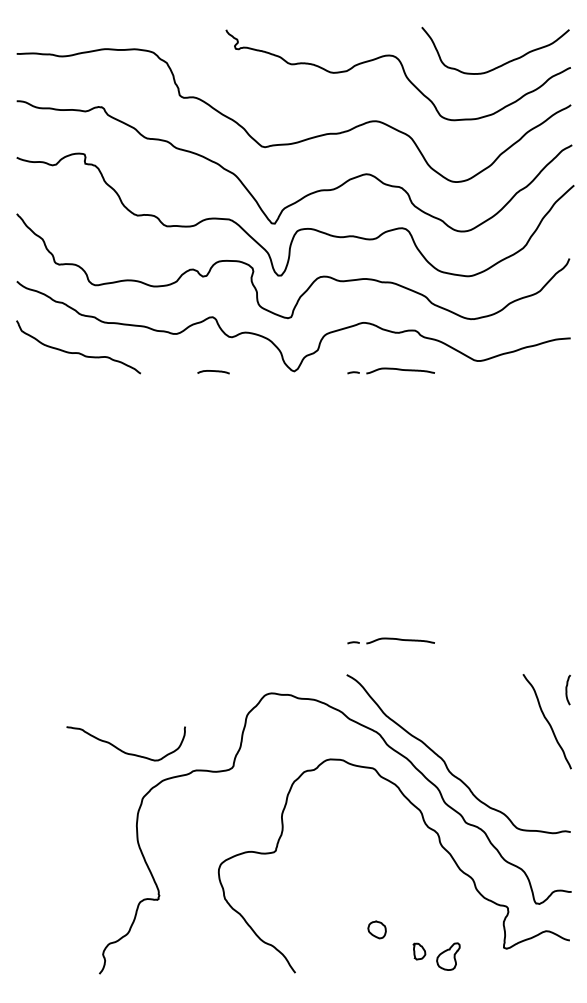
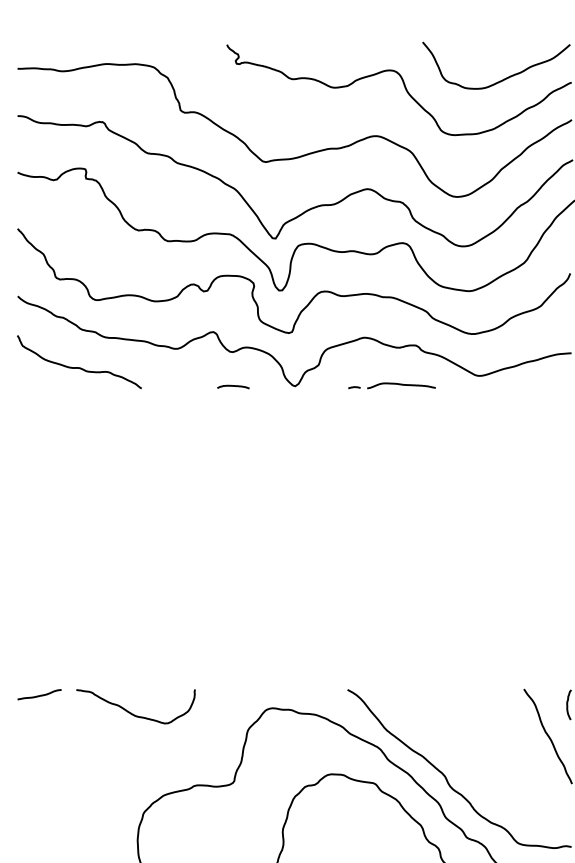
curve: (213, 371) -> (233, 386), moved
part: (390, 640) -> (391, 655), removed
curve: (38, 680) -> (39, 695), added
curve: (121, 749) -> (131, 712), moved

